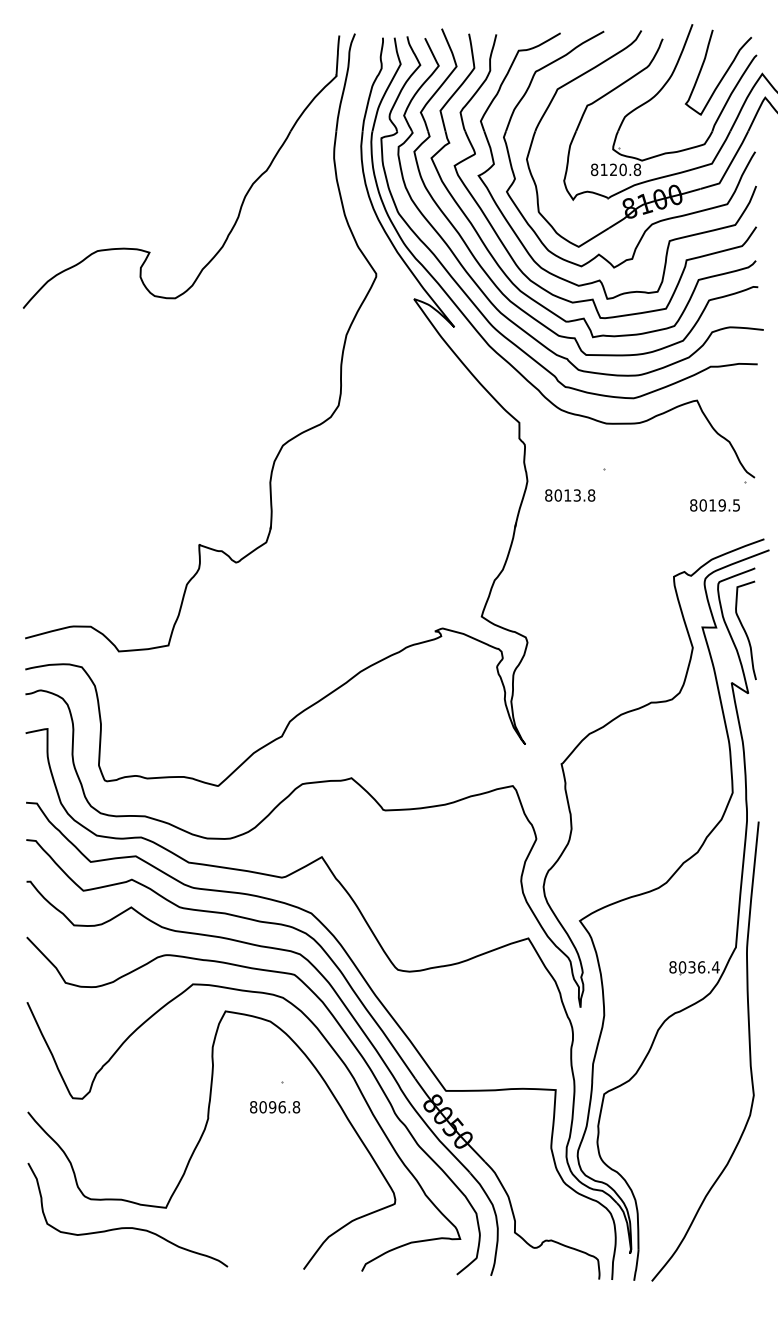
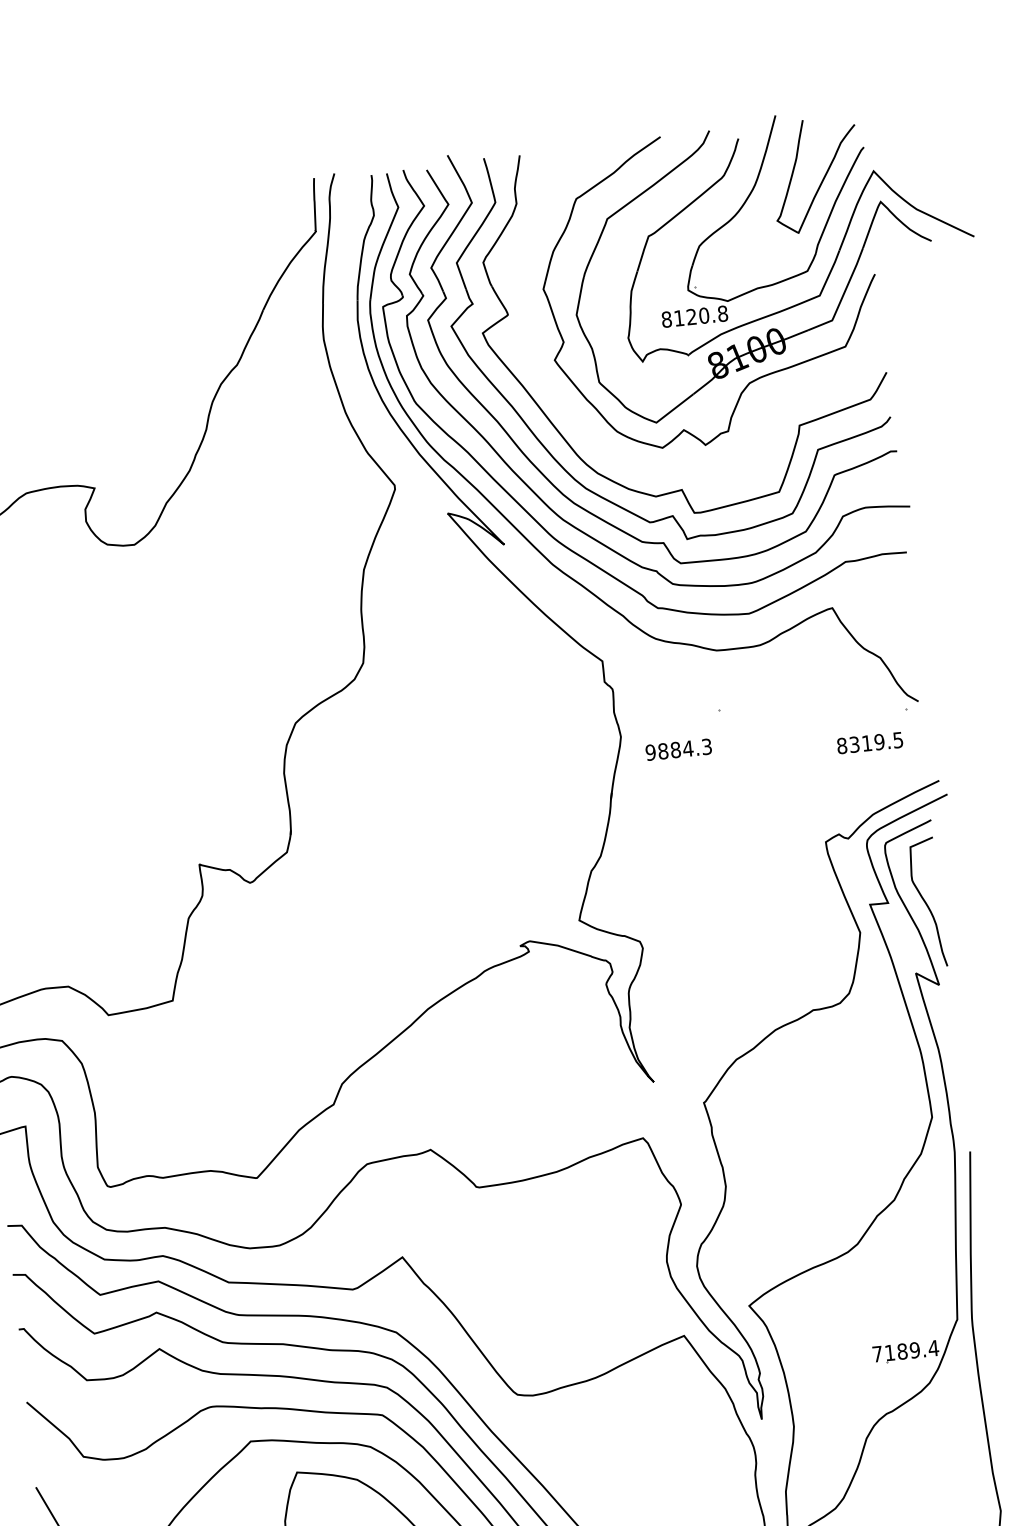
part: (668, 240) -> (773, 402), removed
text: (570, 495) -> (679, 749), 8013.8 -> 9884.3
text: (702, 505) -> (853, 744), 8019.5 -> 8319.5
text: (687, 967) -> (896, 1352), 8036.4 -> 7189.4

